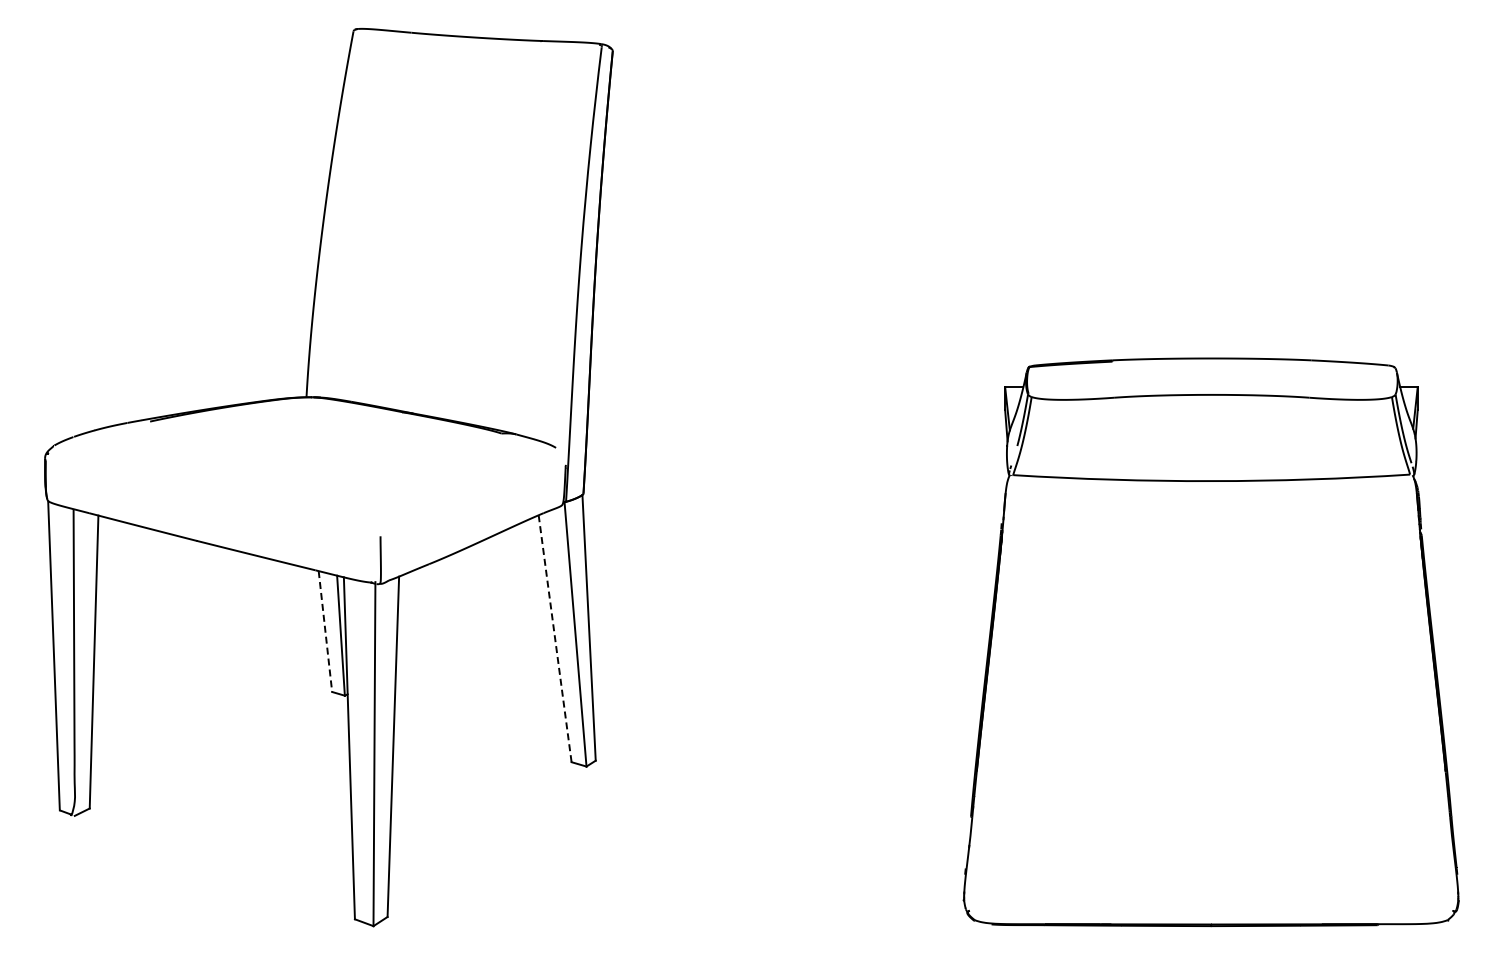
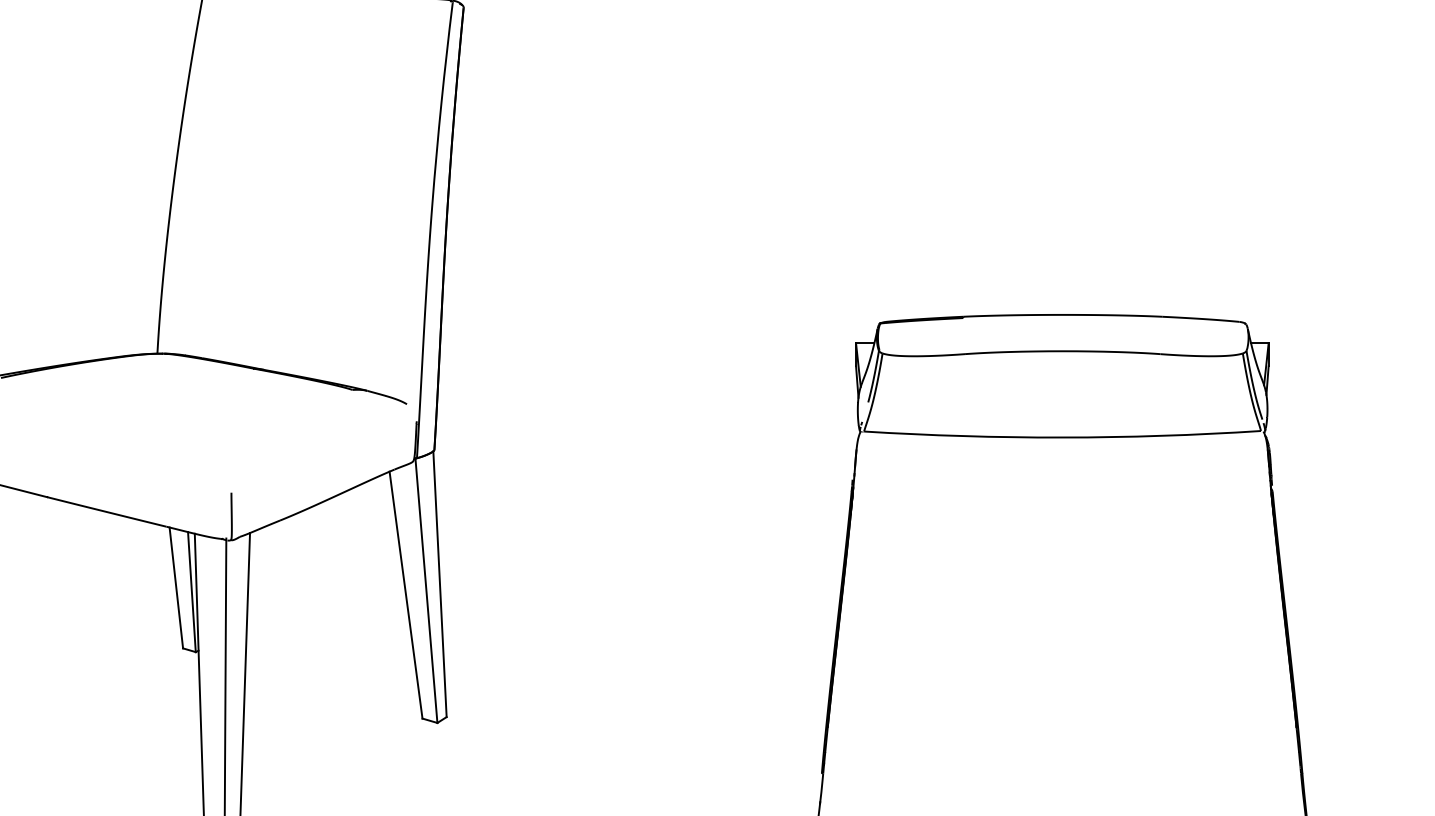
line: (325, 631) -> (176, 587), dashed -> solid
line: (555, 638) -> (406, 594), dashed -> solid

